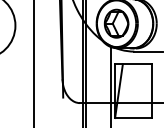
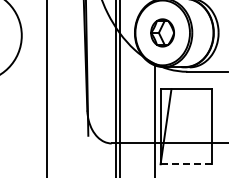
part: (116, 23) -> (162, 32), size x0.7
line: (133, 118) -> (186, 164), solid -> dashed

